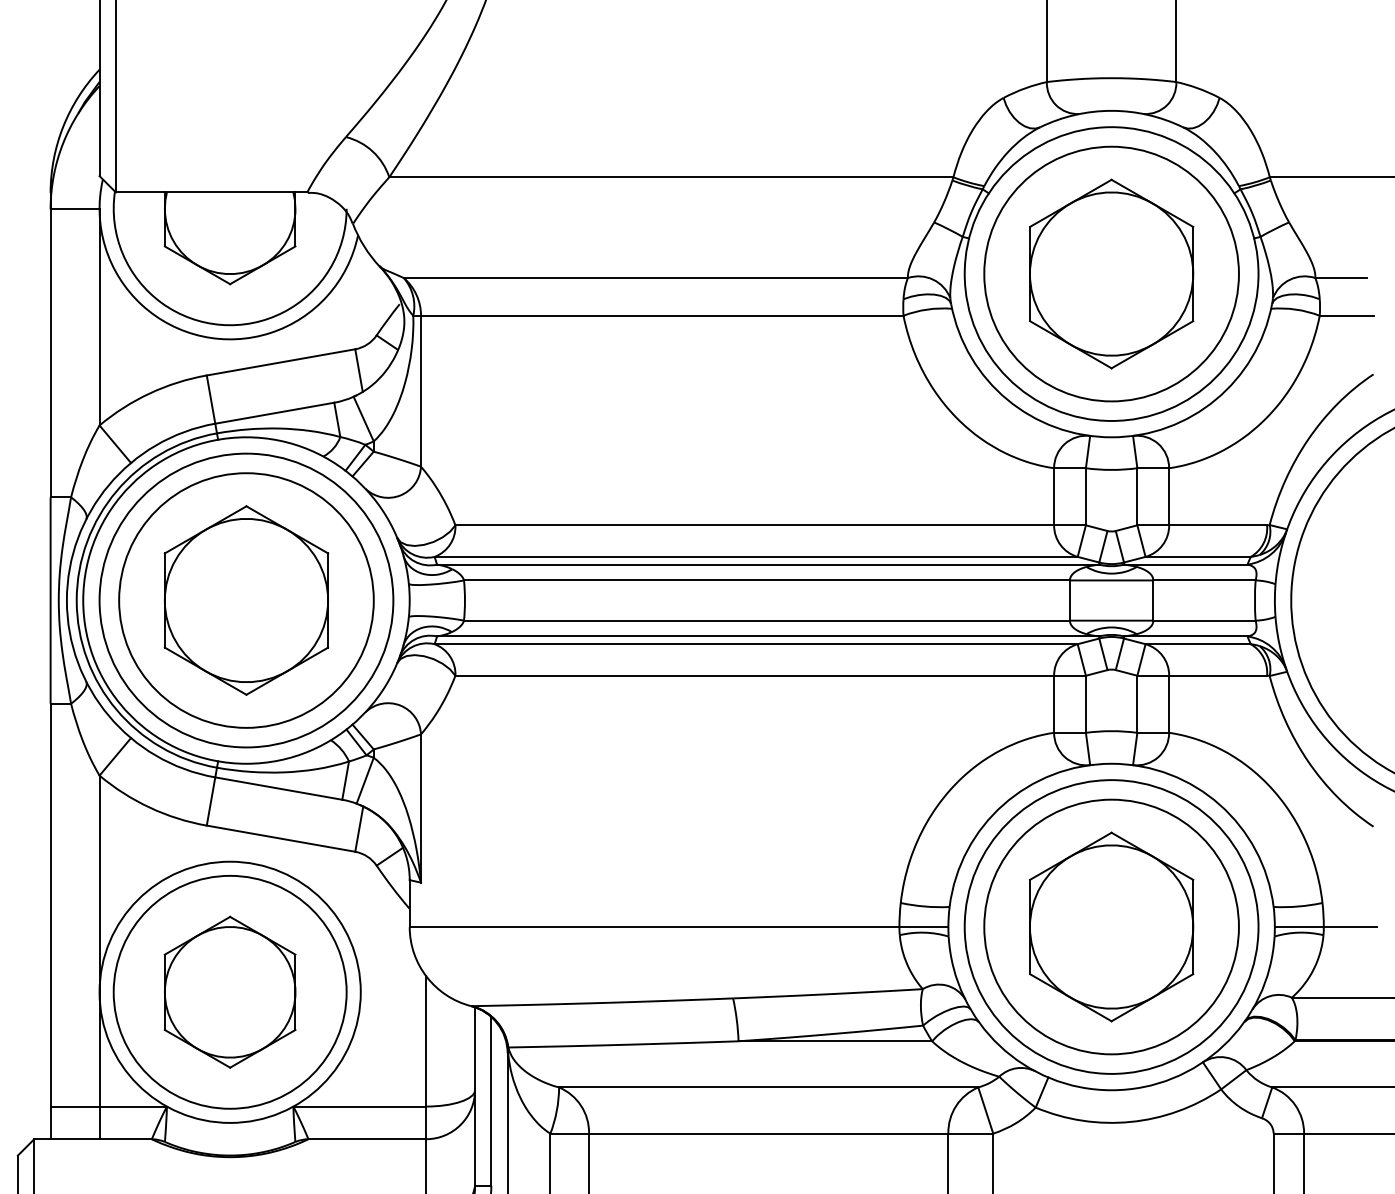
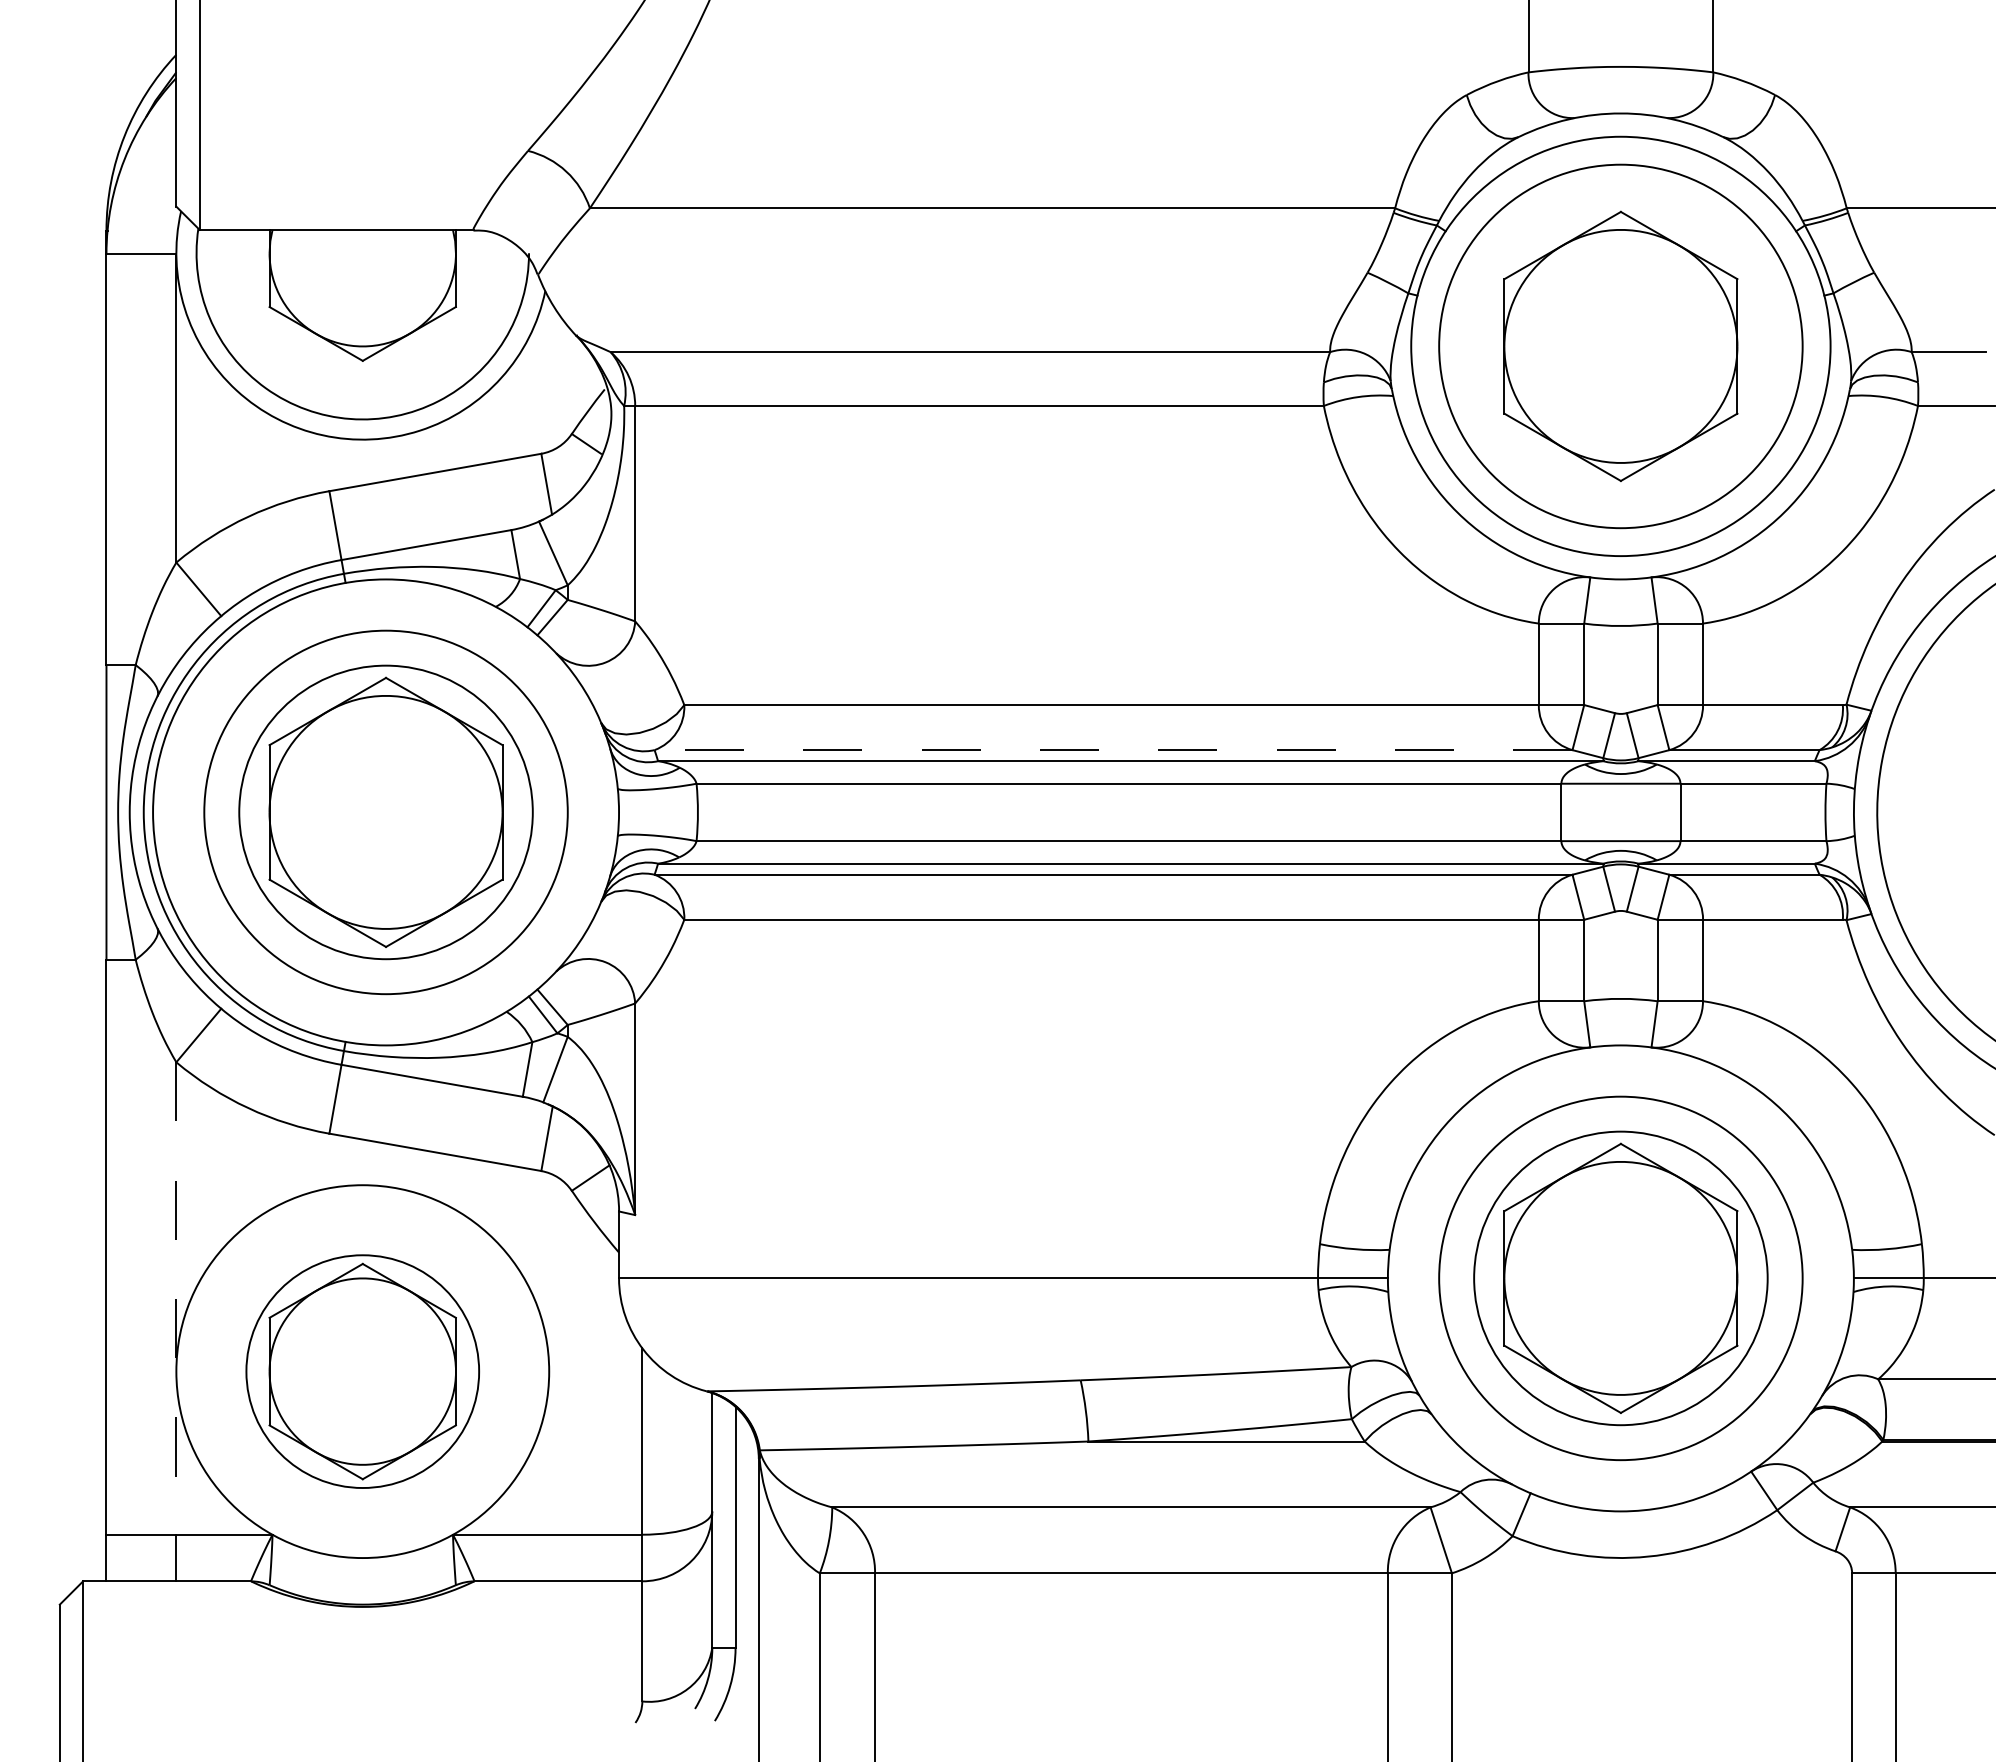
line: (756, 557) -> (1113, 750), solid -> dashed
circle: (246, 600) -> (385, 812), size x0.7
circle: (1111, 927) -> (1620, 1278), size x0.7
line: (99, 941) -> (176, 1299), solid -> dashed
circle: (229, 992) -> (362, 1371), size x0.7

